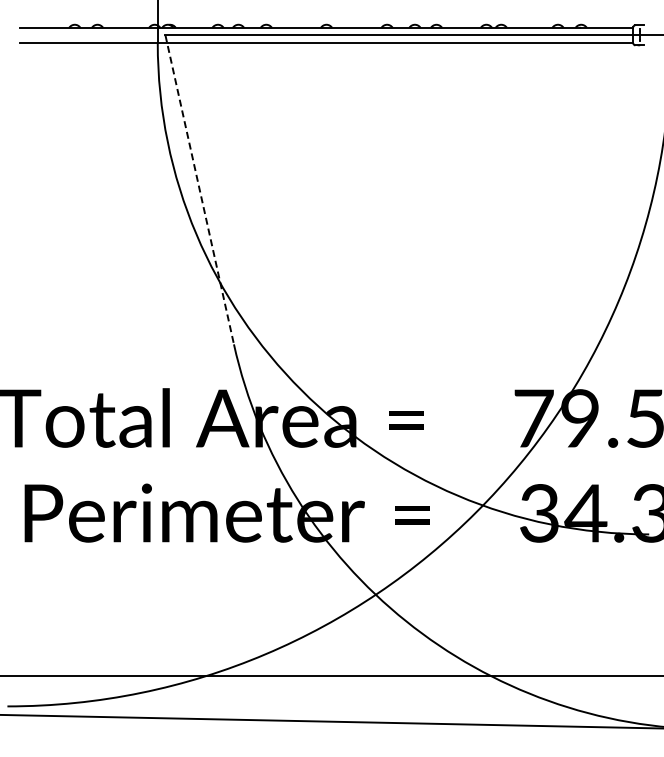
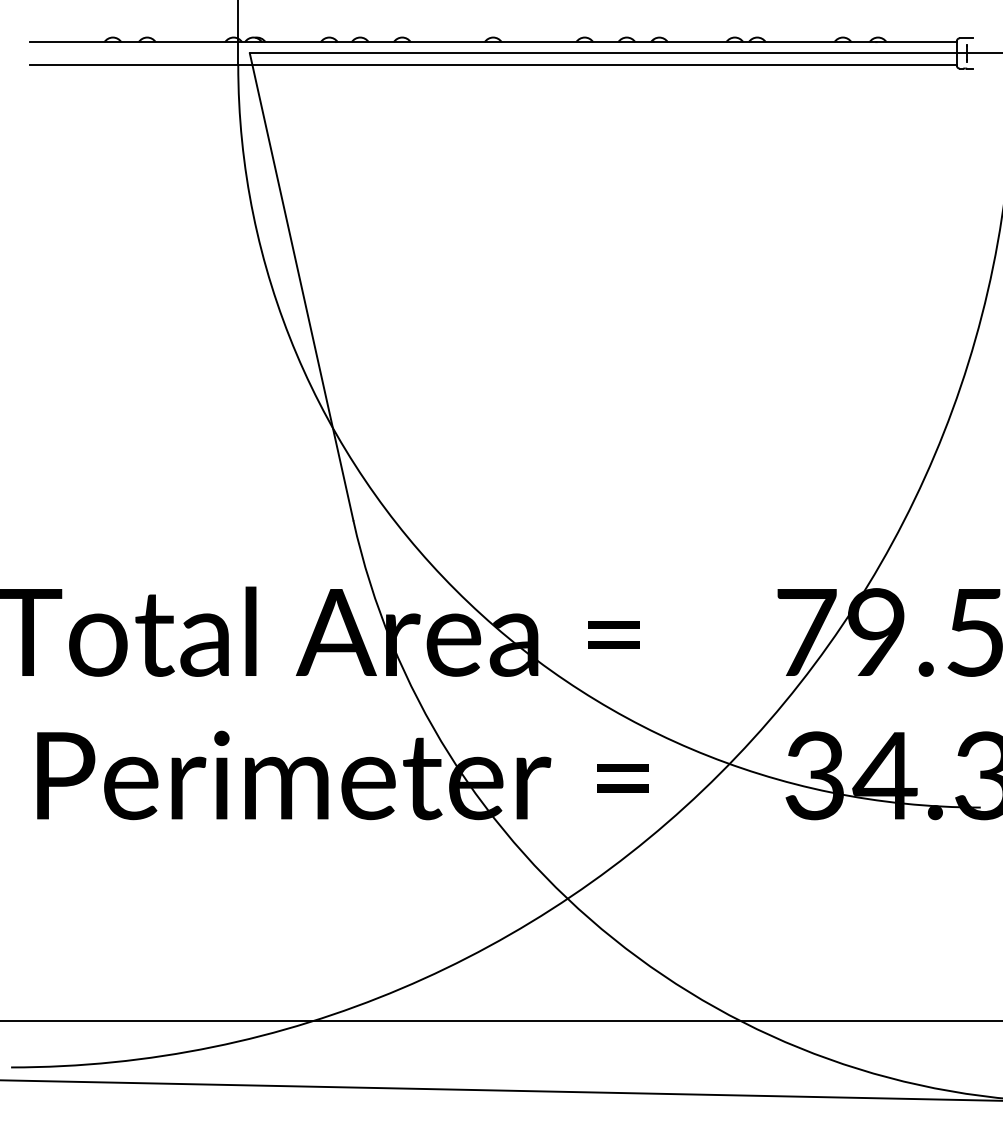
line: (199, 190) -> (301, 287), dashed -> solid

